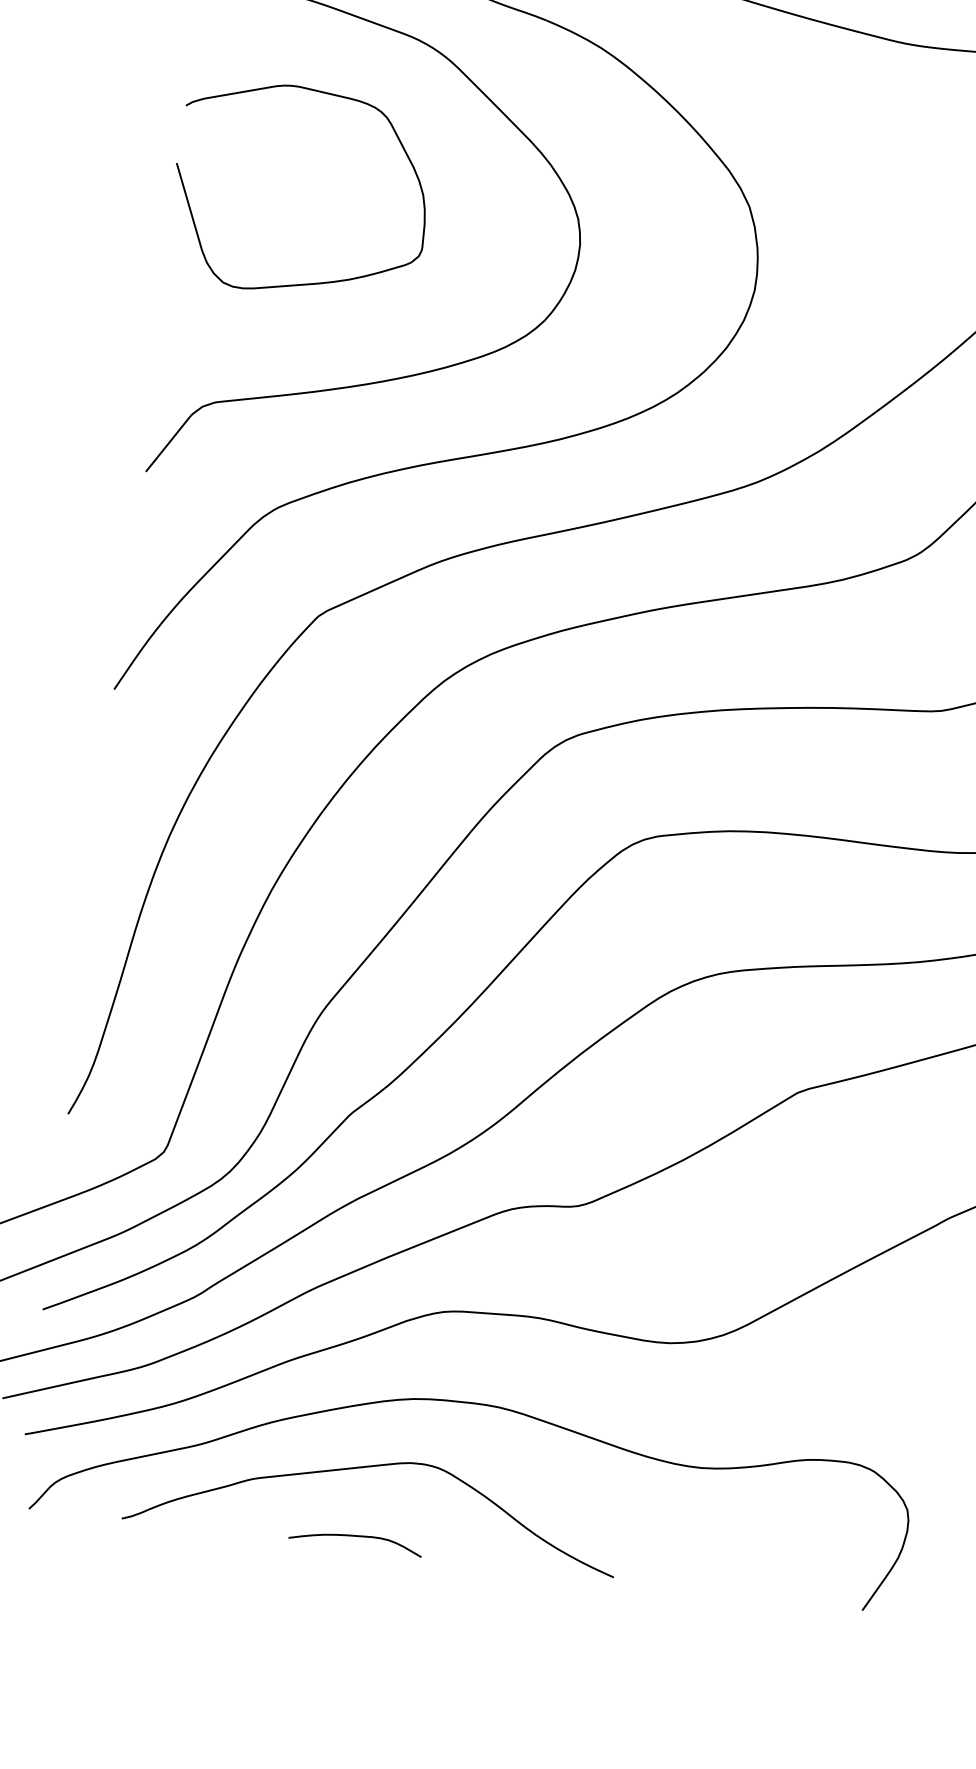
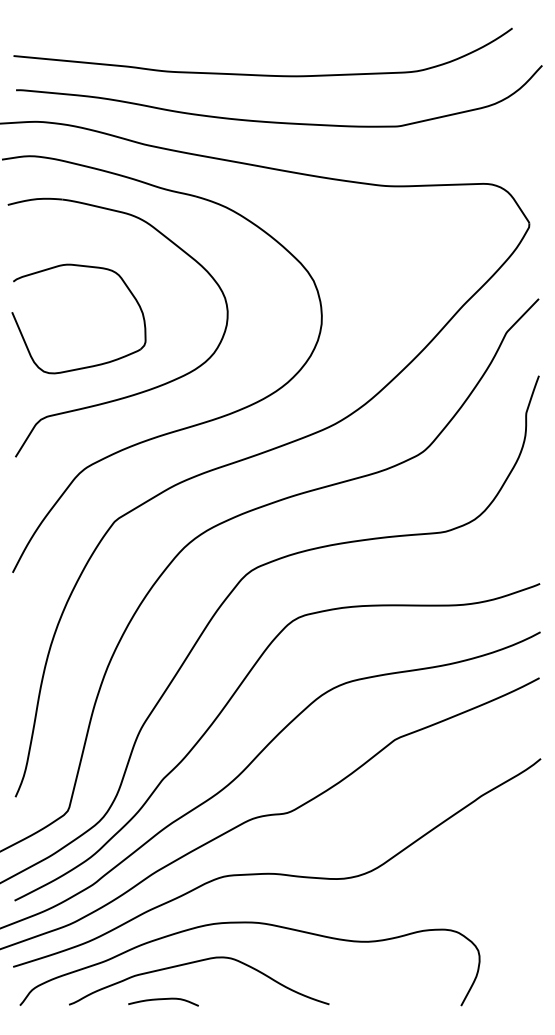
part: (312, 281) -> (90, 365), moved
curve: (356, 1536) -> (163, 999), moved

